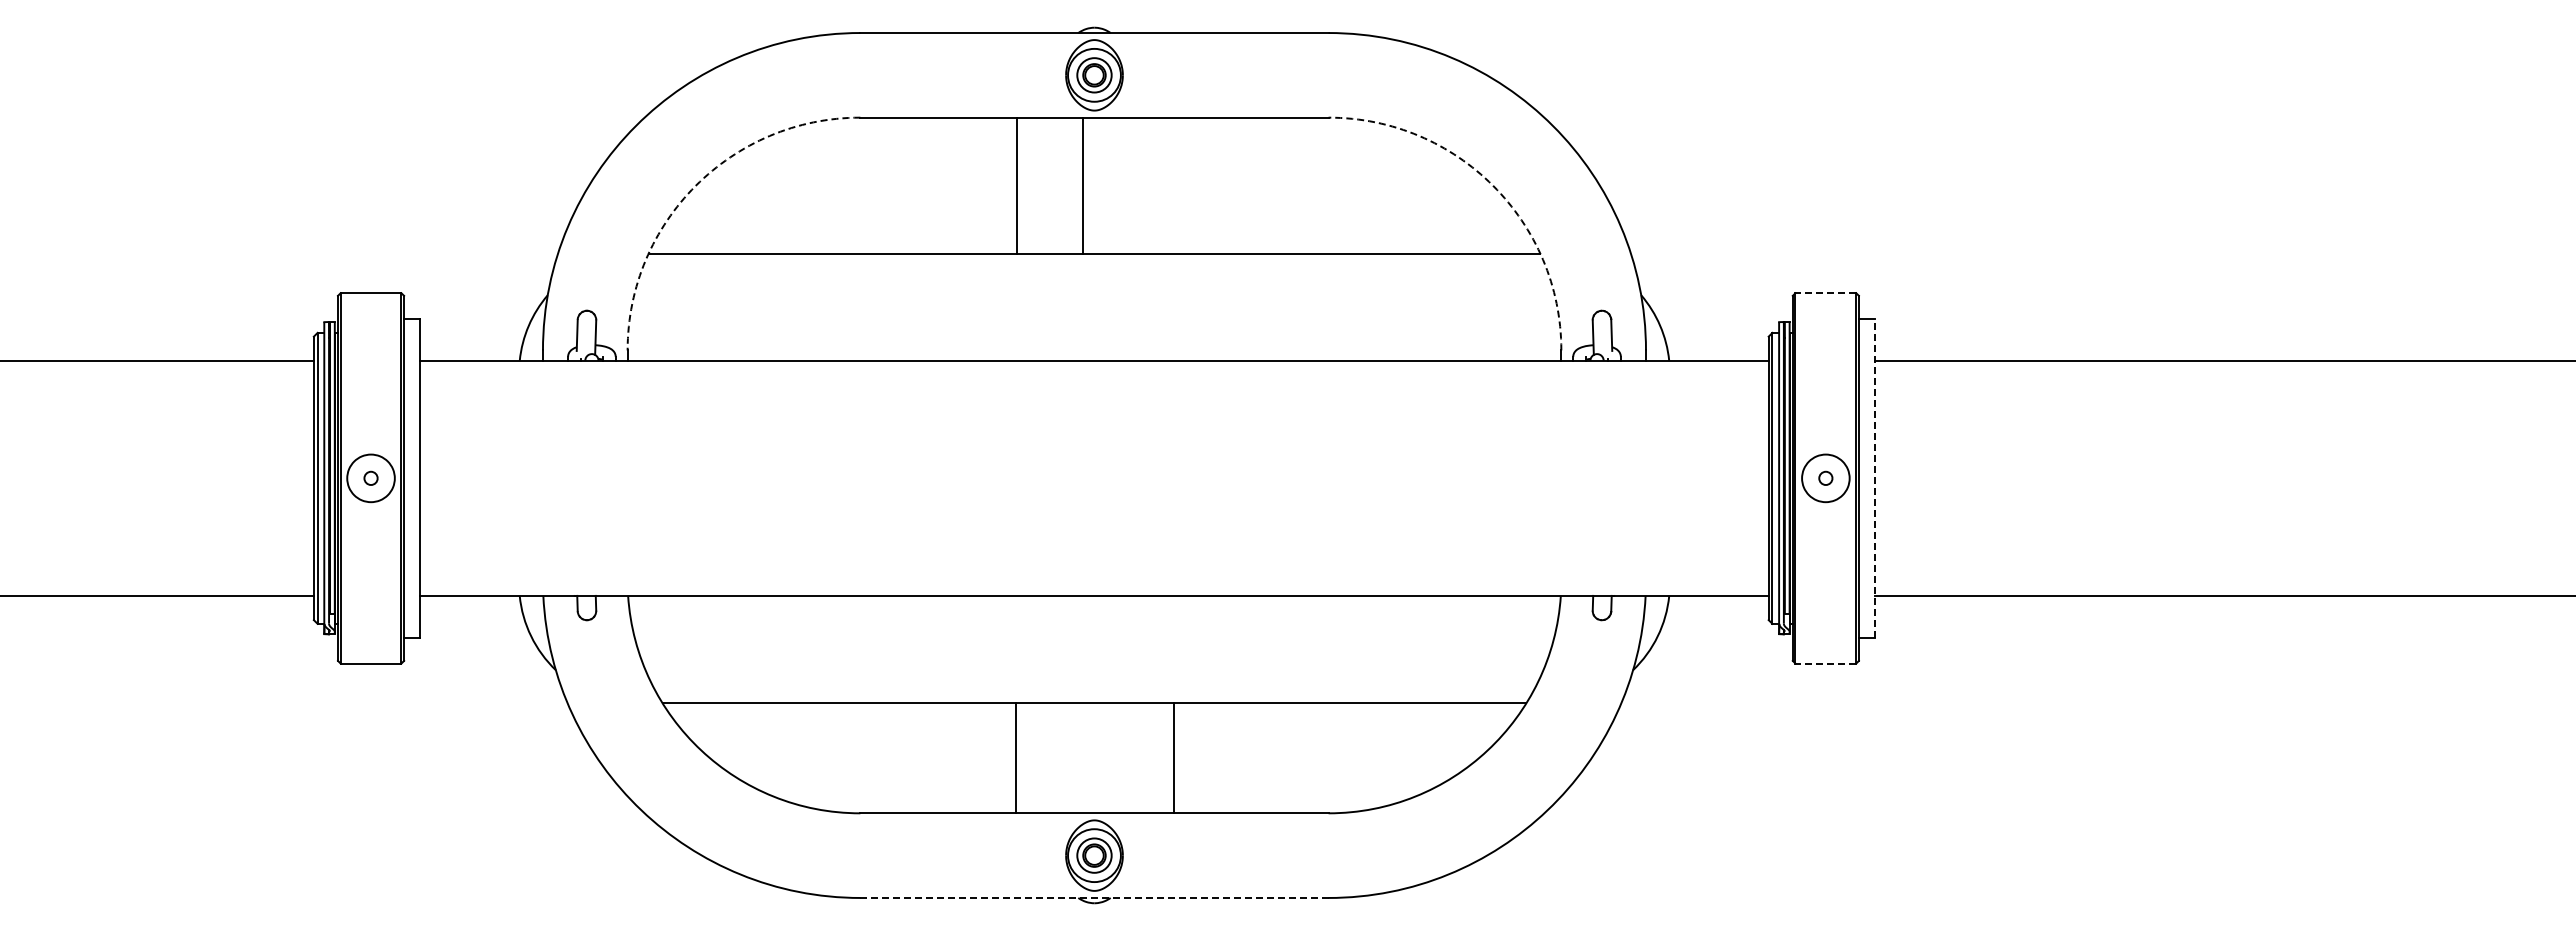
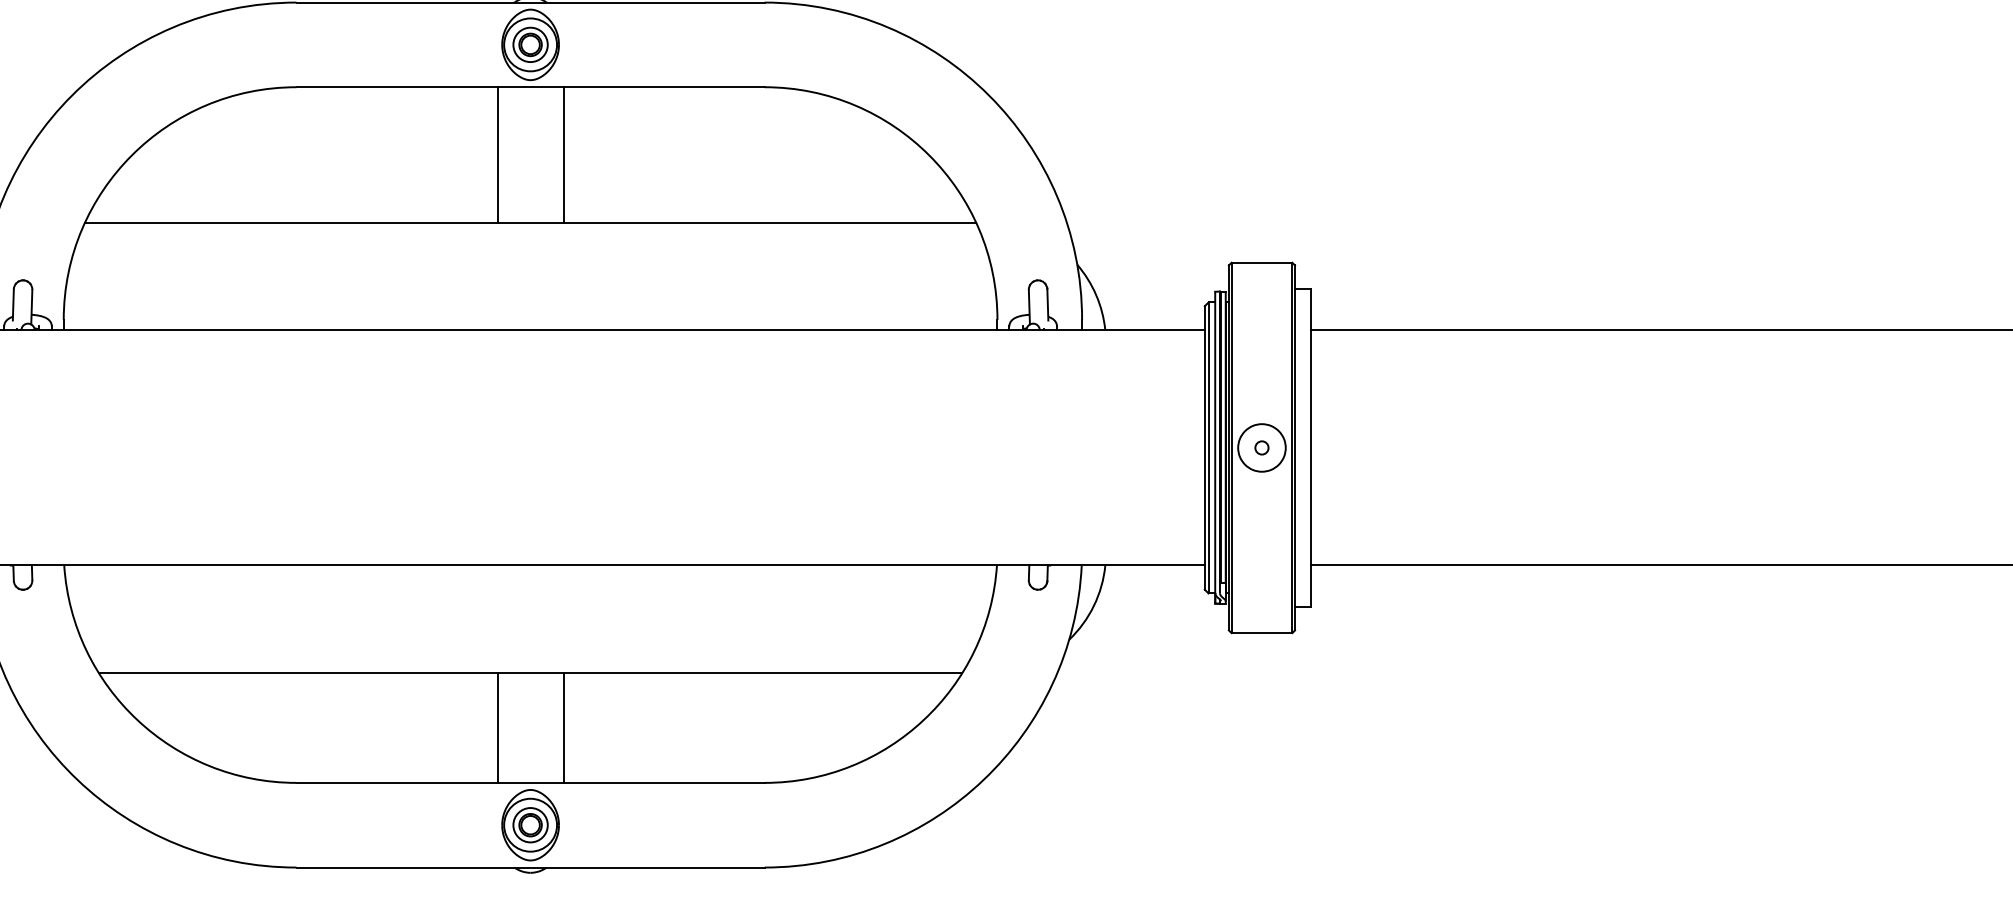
arc: (695, 185) -> (131, 155), dashed -> solid
line: (1017, 185) -> (497, 155), moved
line: (1082, 185) -> (563, 155), moved
arc: (1493, 185) -> (929, 155), dashed -> solid
line: (1825, 293) -> (1261, 263), dashed -> solid
line: (1874, 477) -> (1310, 447), dashed -> solid
line: (1825, 663) -> (1261, 633), dashed -> solid
line: (1016, 758) -> (497, 728), moved
line: (1173, 758) -> (563, 728), moved
line: (1093, 897) -> (529, 867), dashed -> solid

